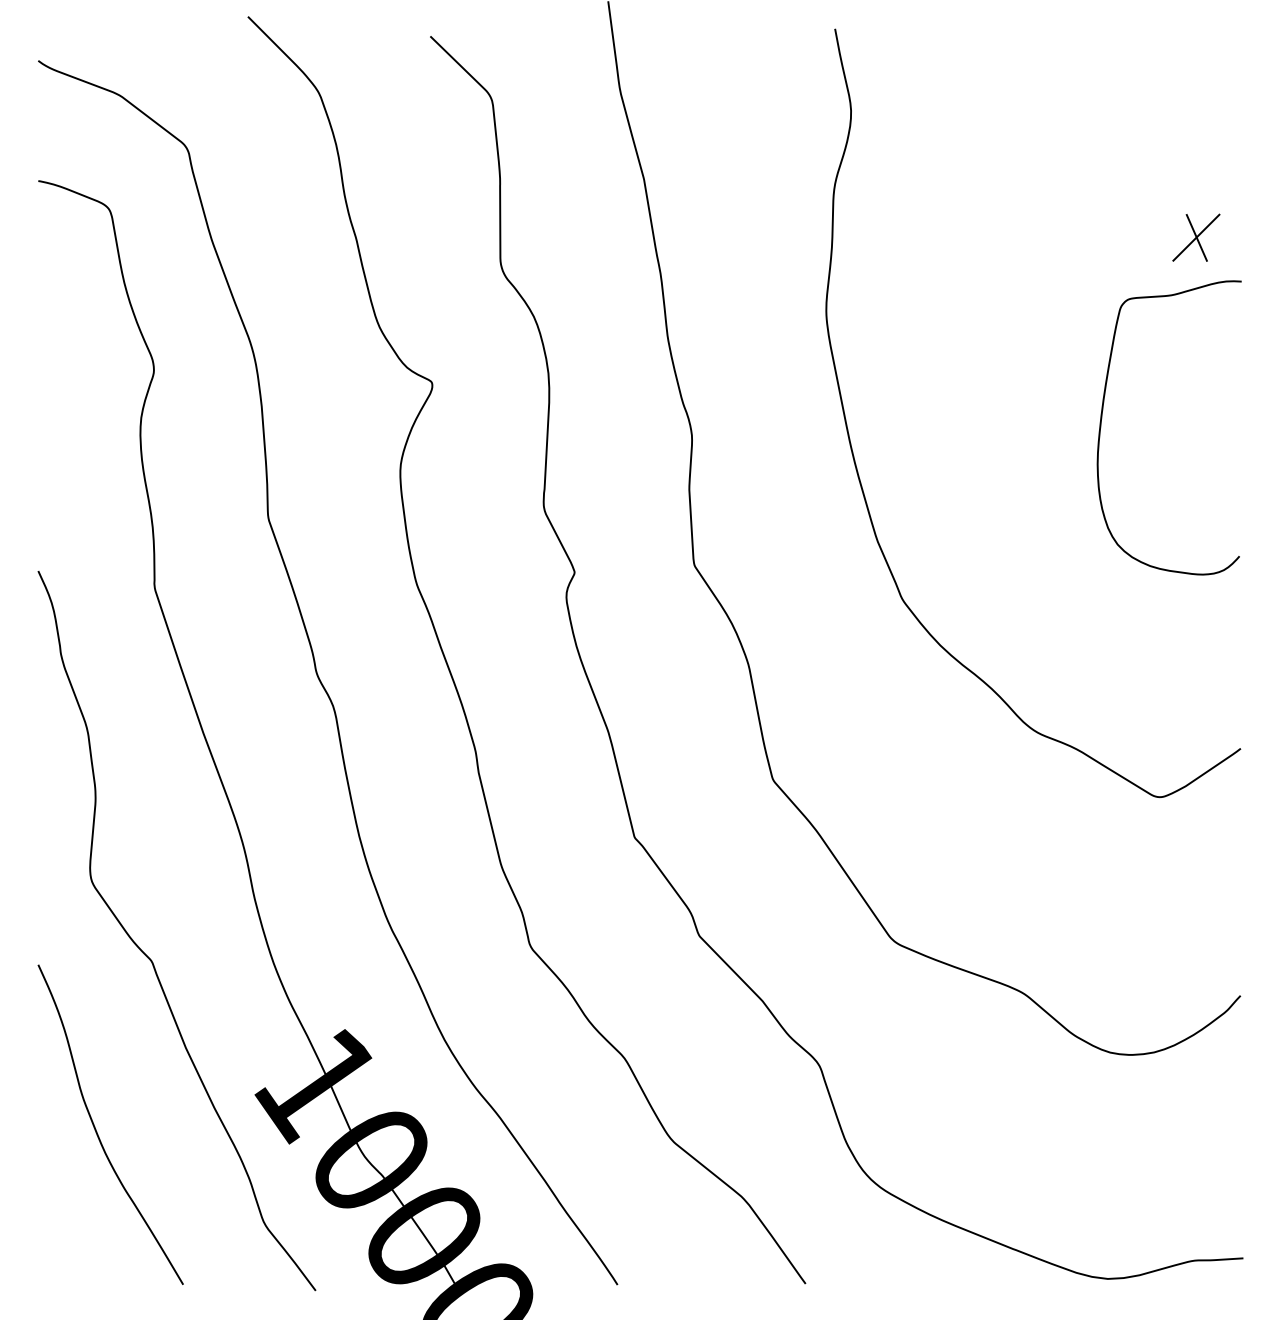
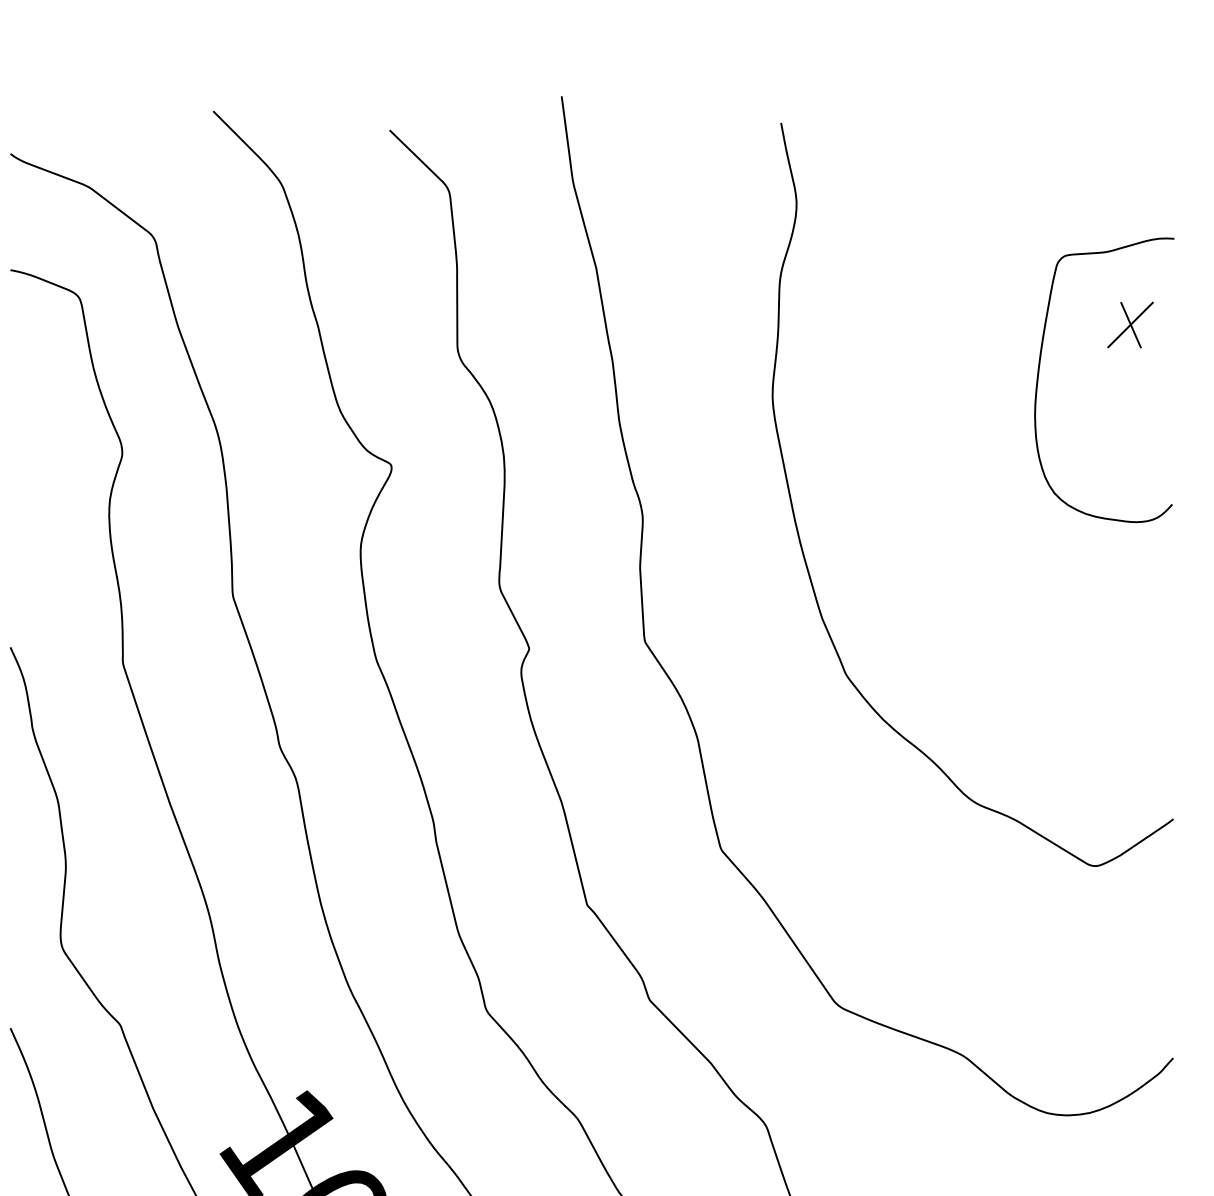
curve: (1102, 418) -> (1039, 371), moved

